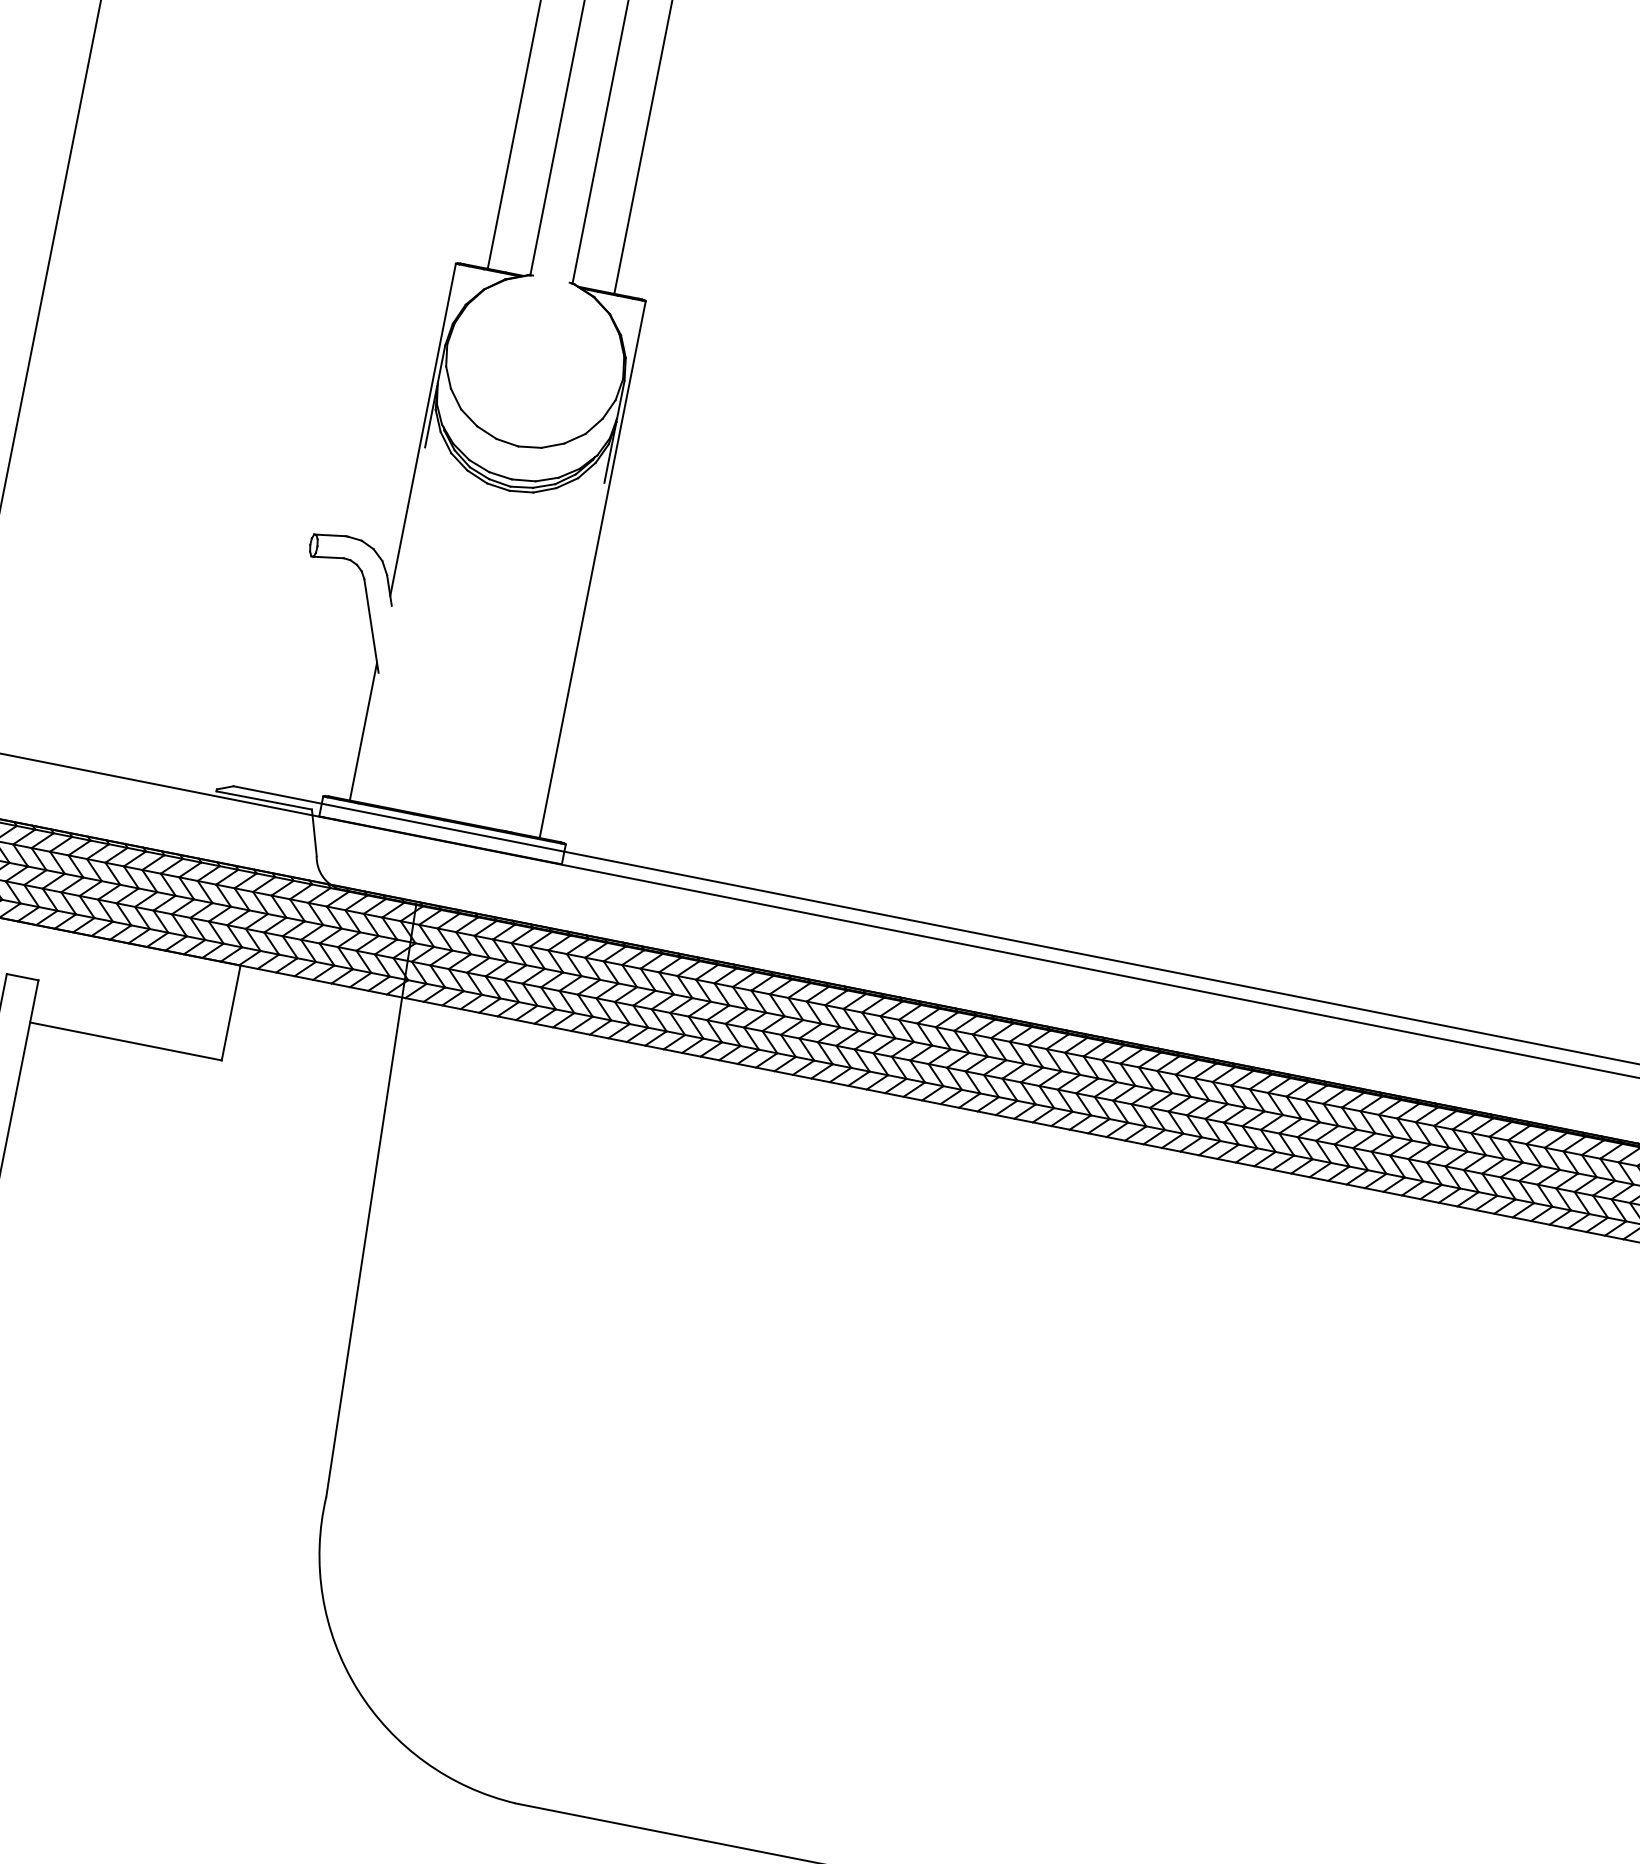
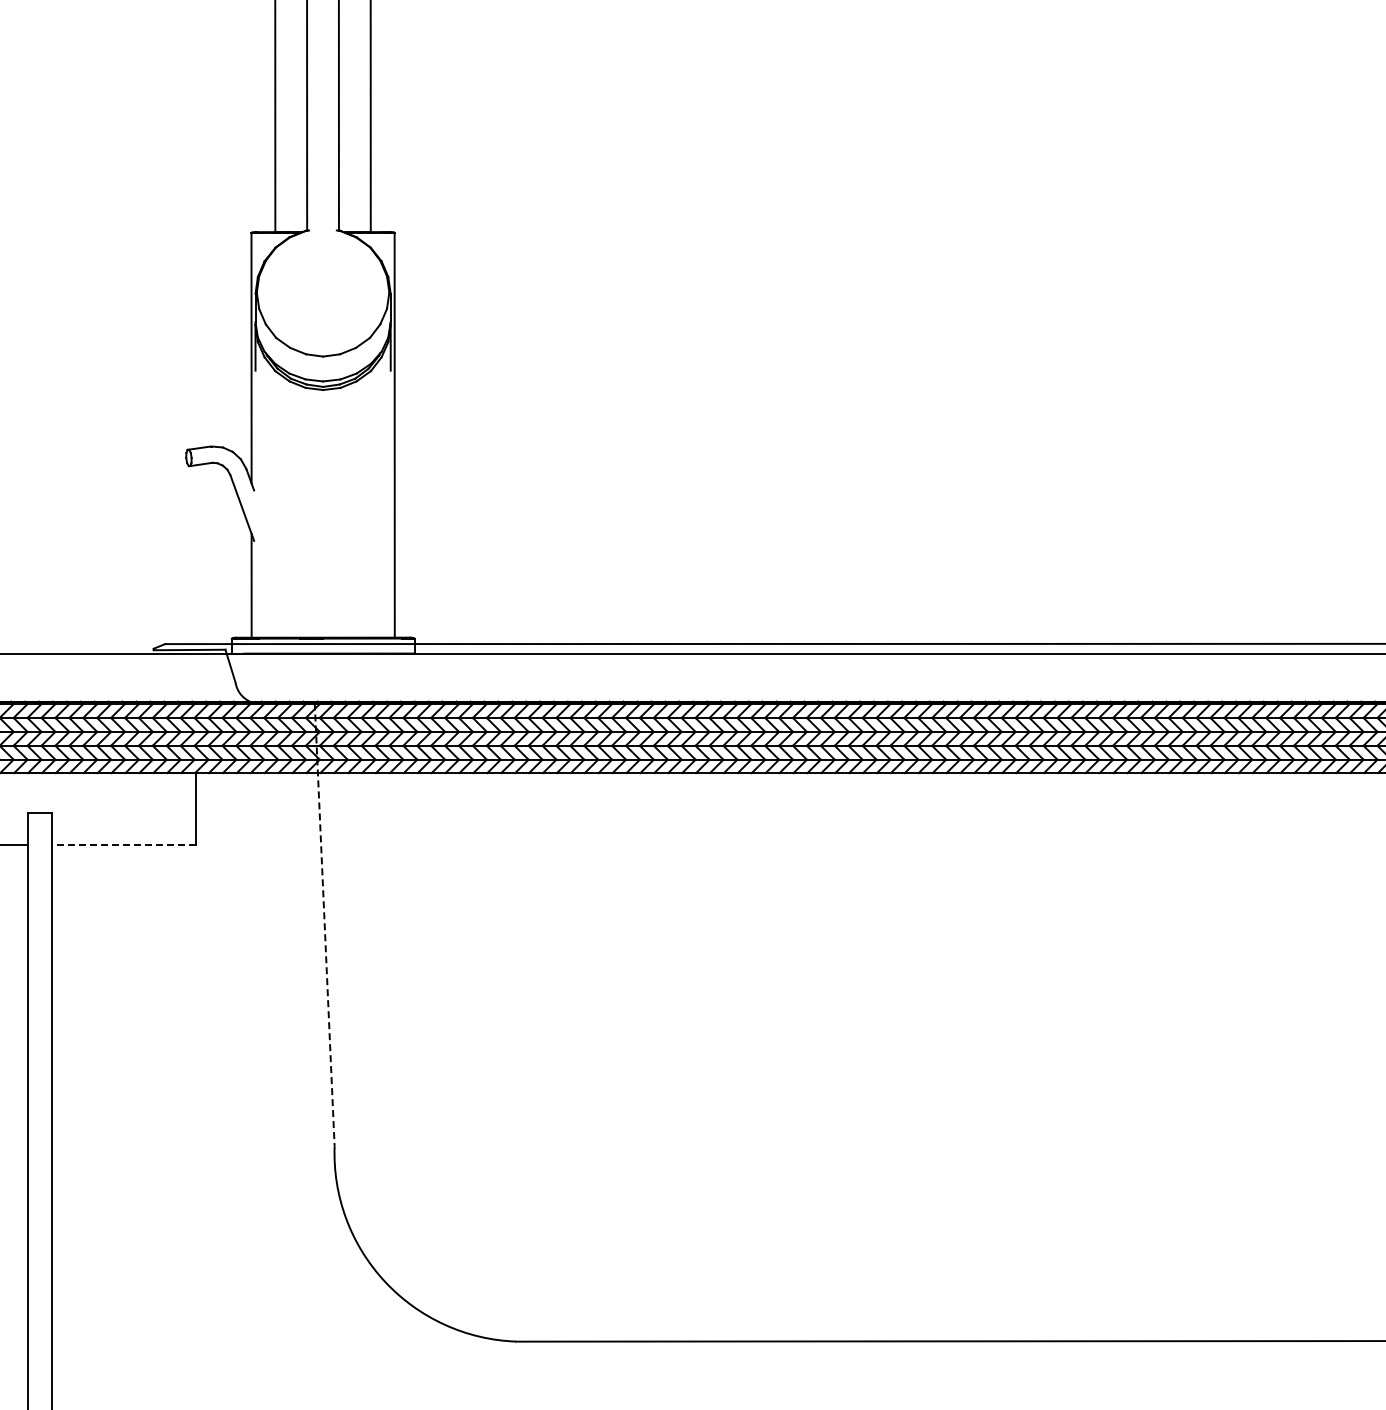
line: (125, 1041) -> (123, 844), solid -> dashed
line: (371, 1199) -> (324, 924), solid -> dashed

